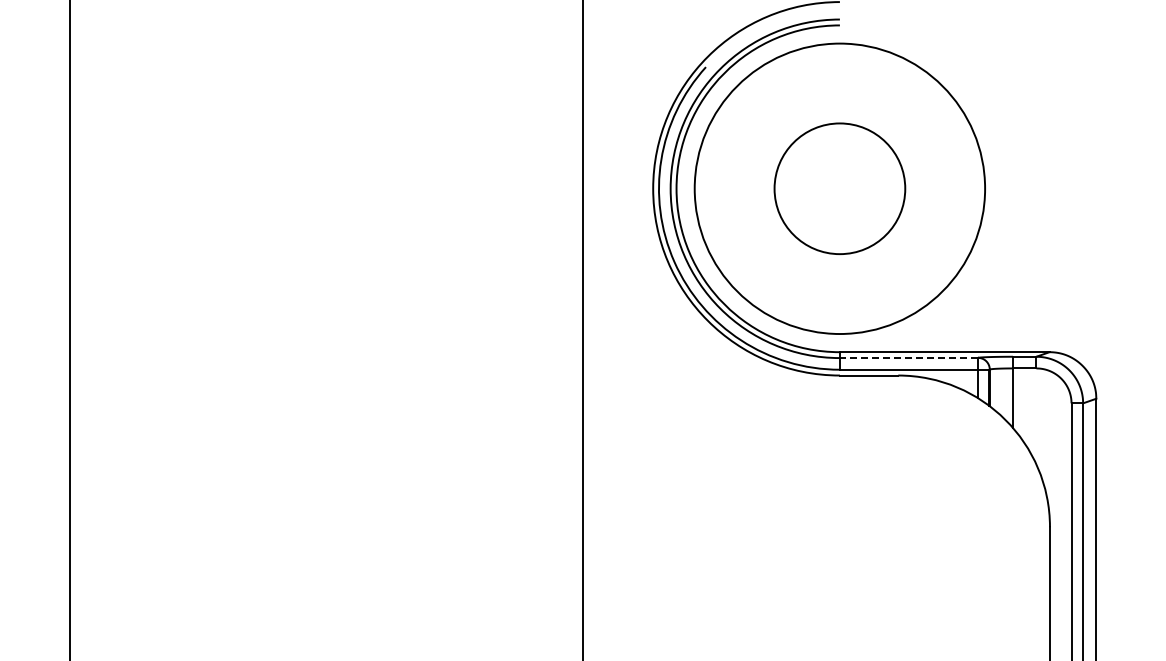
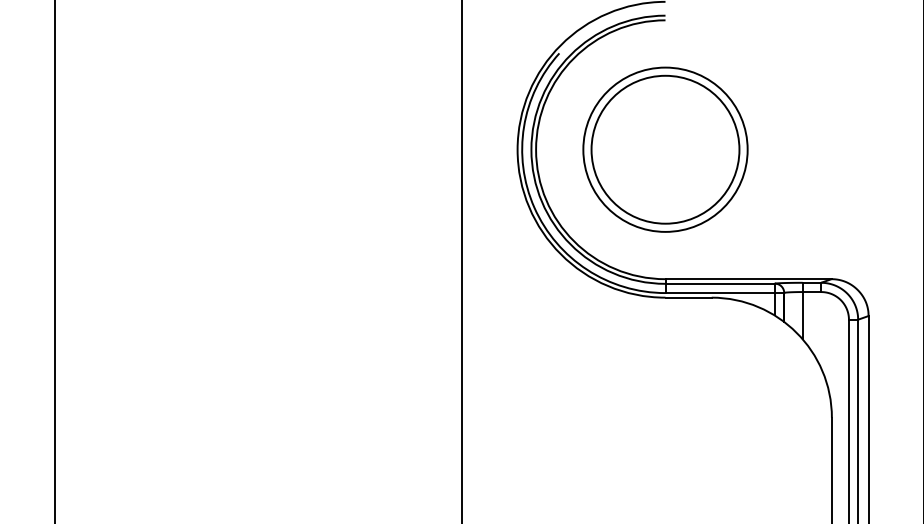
circle: (839, 188) -> (665, 149), size x0.71
circle: (839, 188) -> (665, 149), size x1.43
line: (908, 358) -> (719, 284), dashed -> solid

